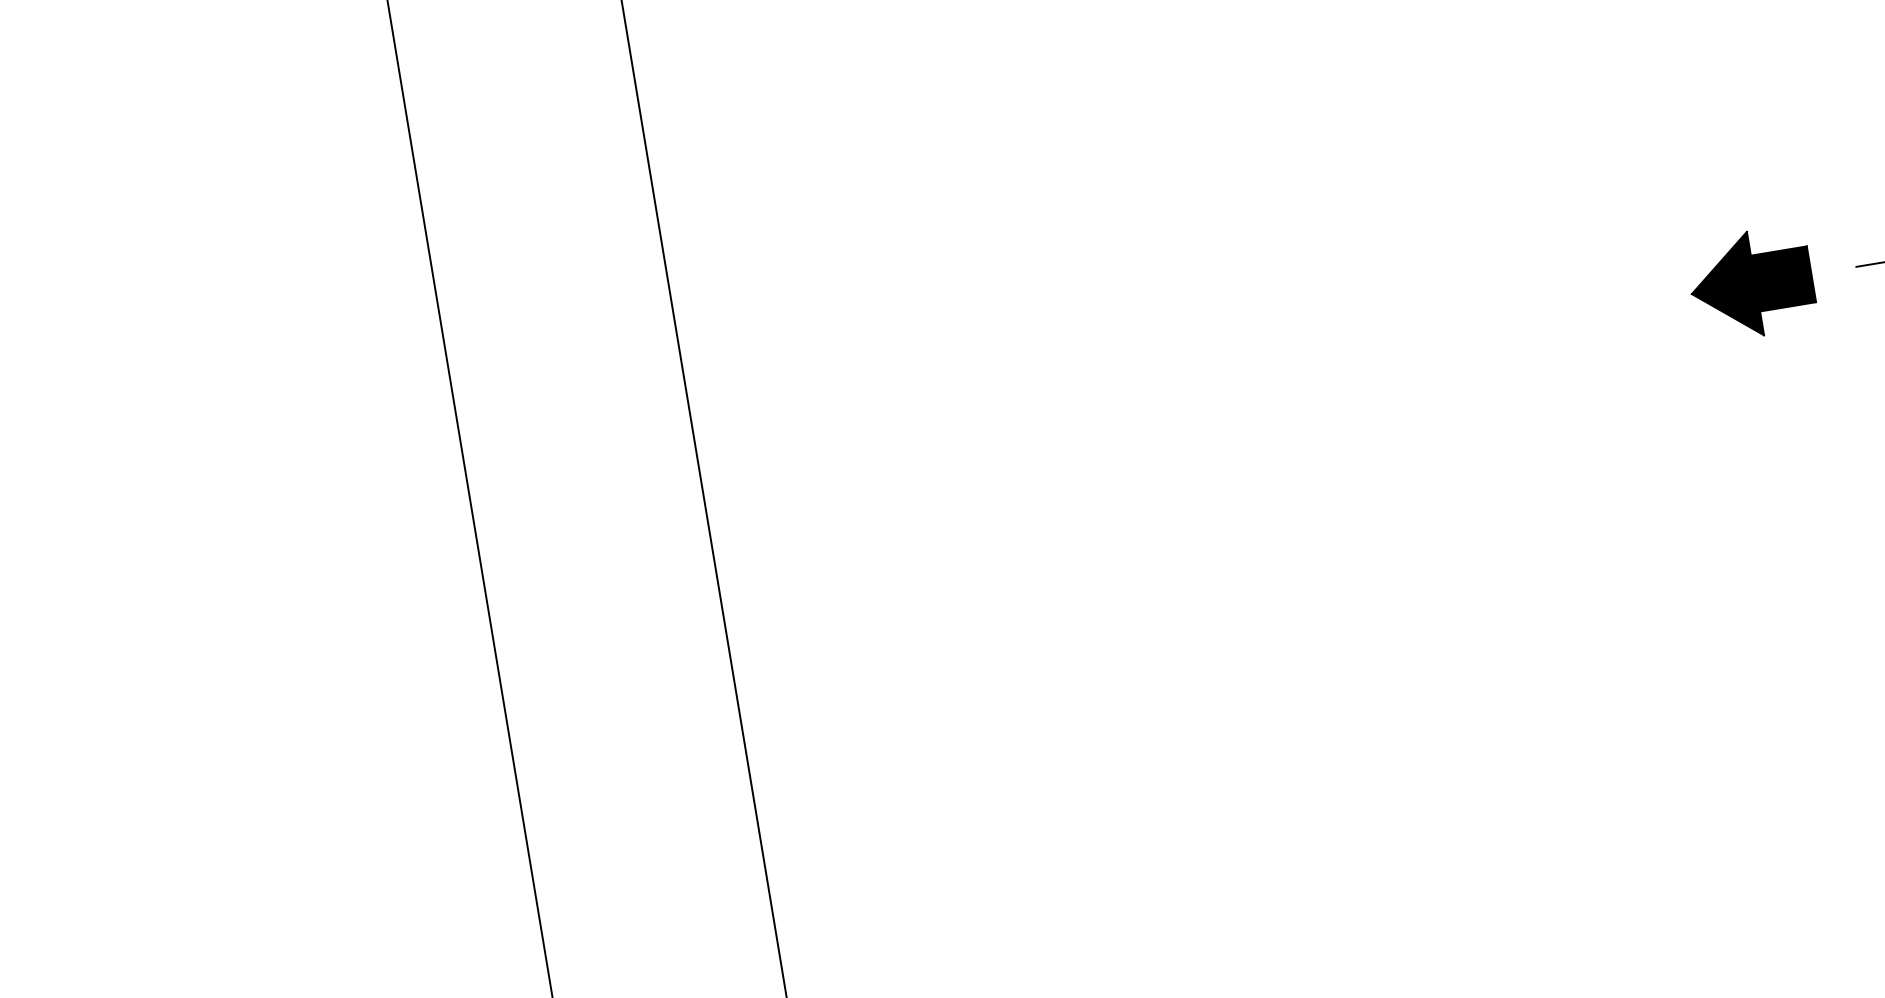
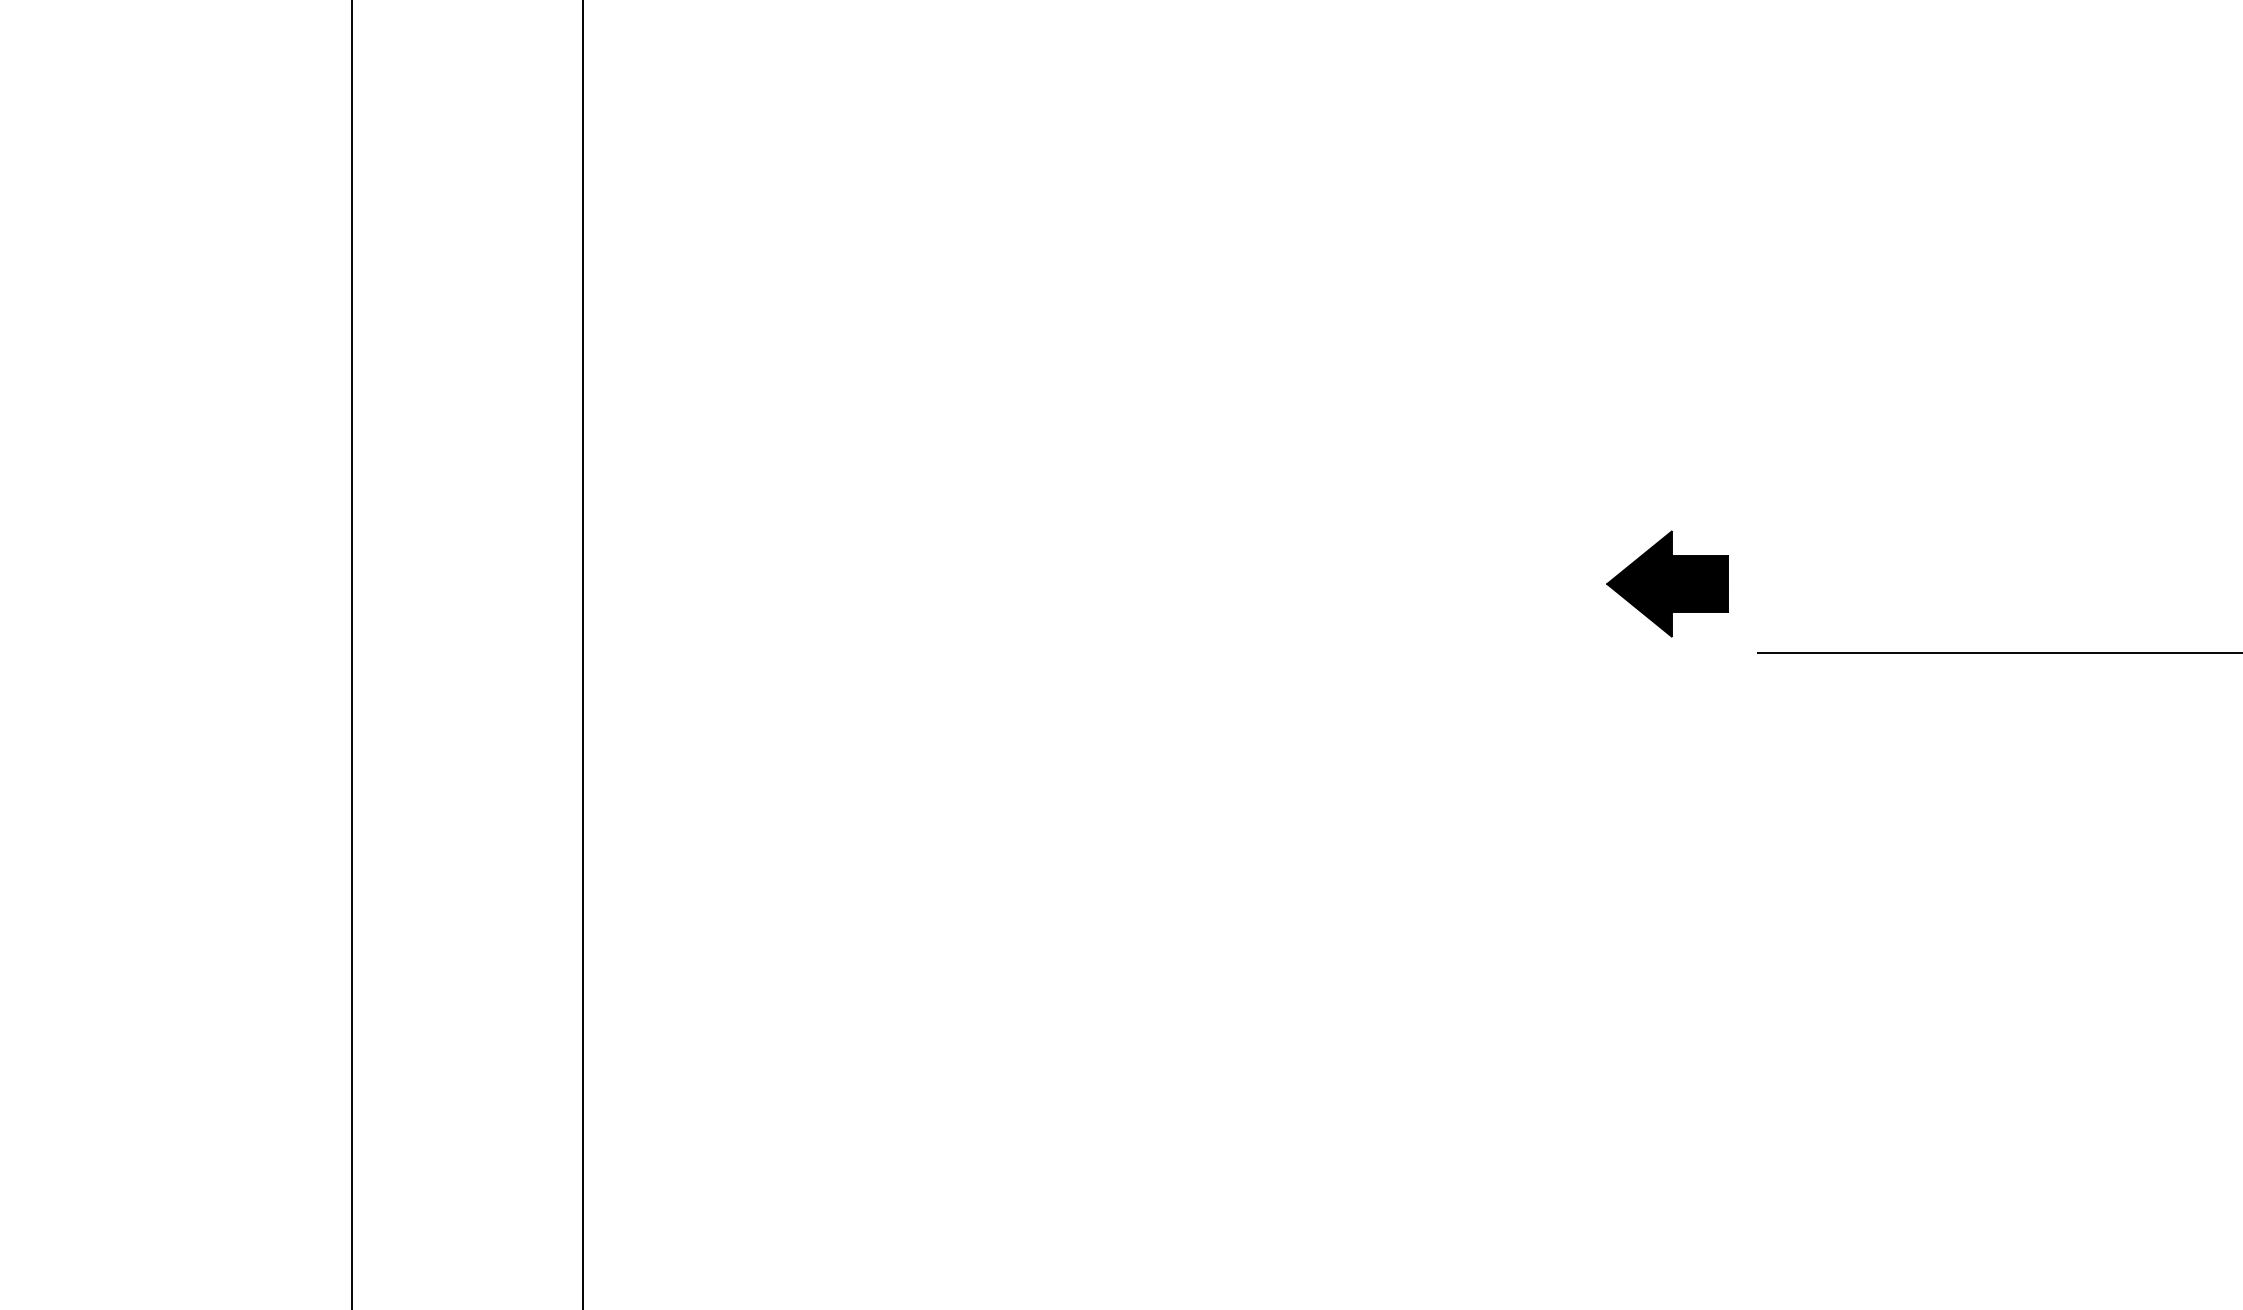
part: (1751, 283) -> (1667, 583), moved

